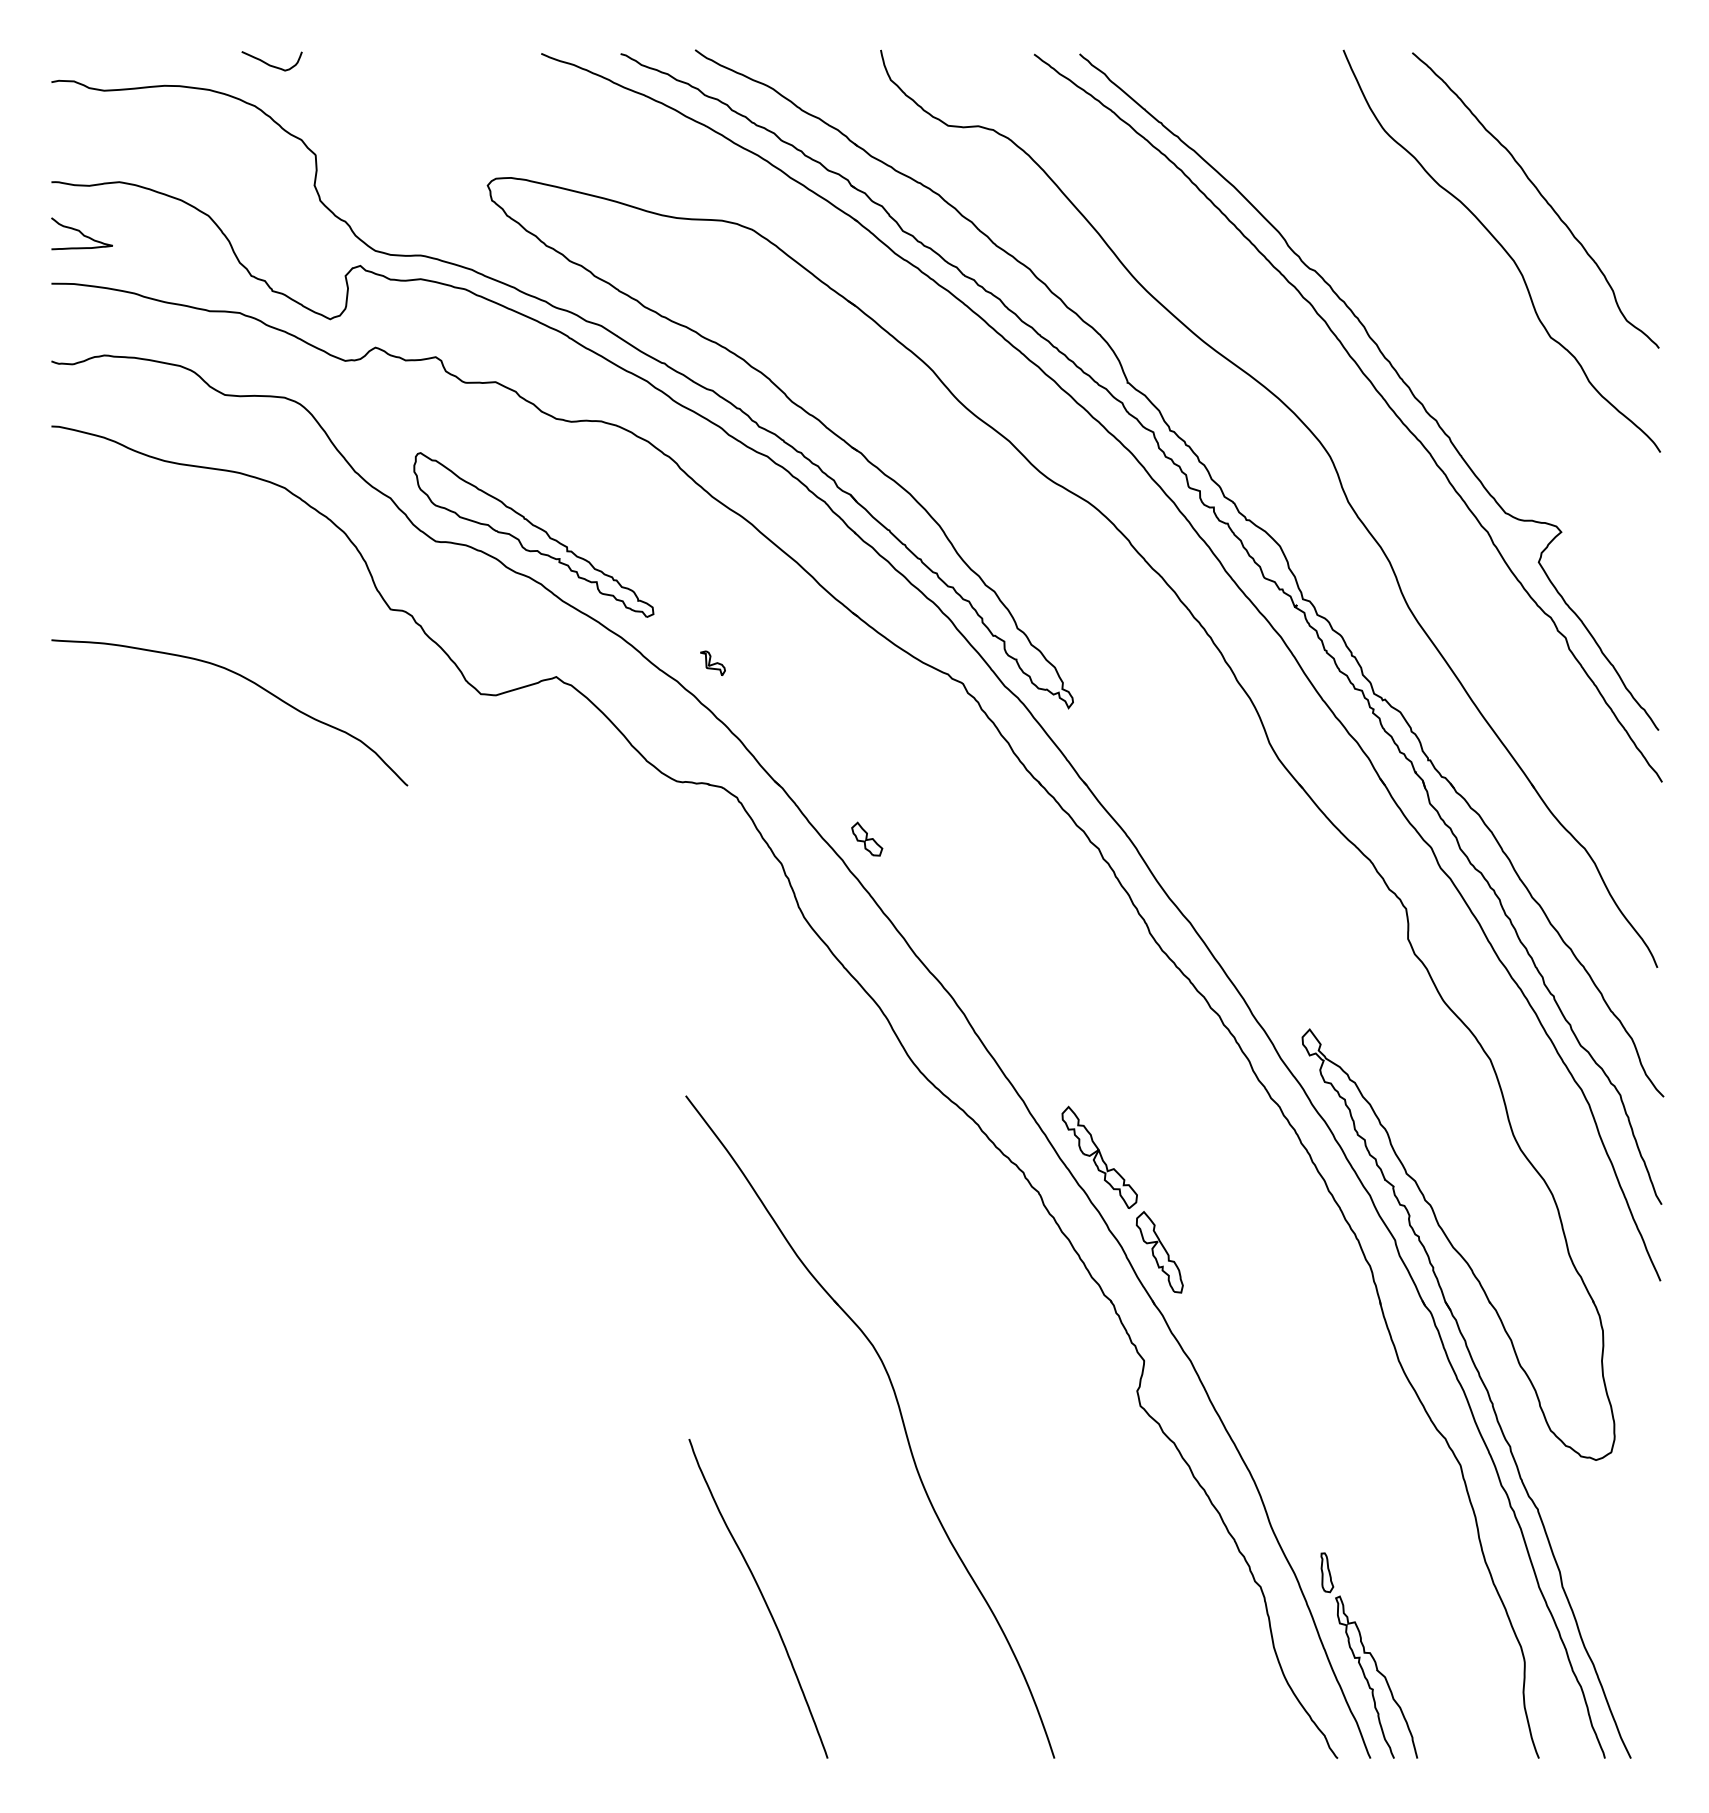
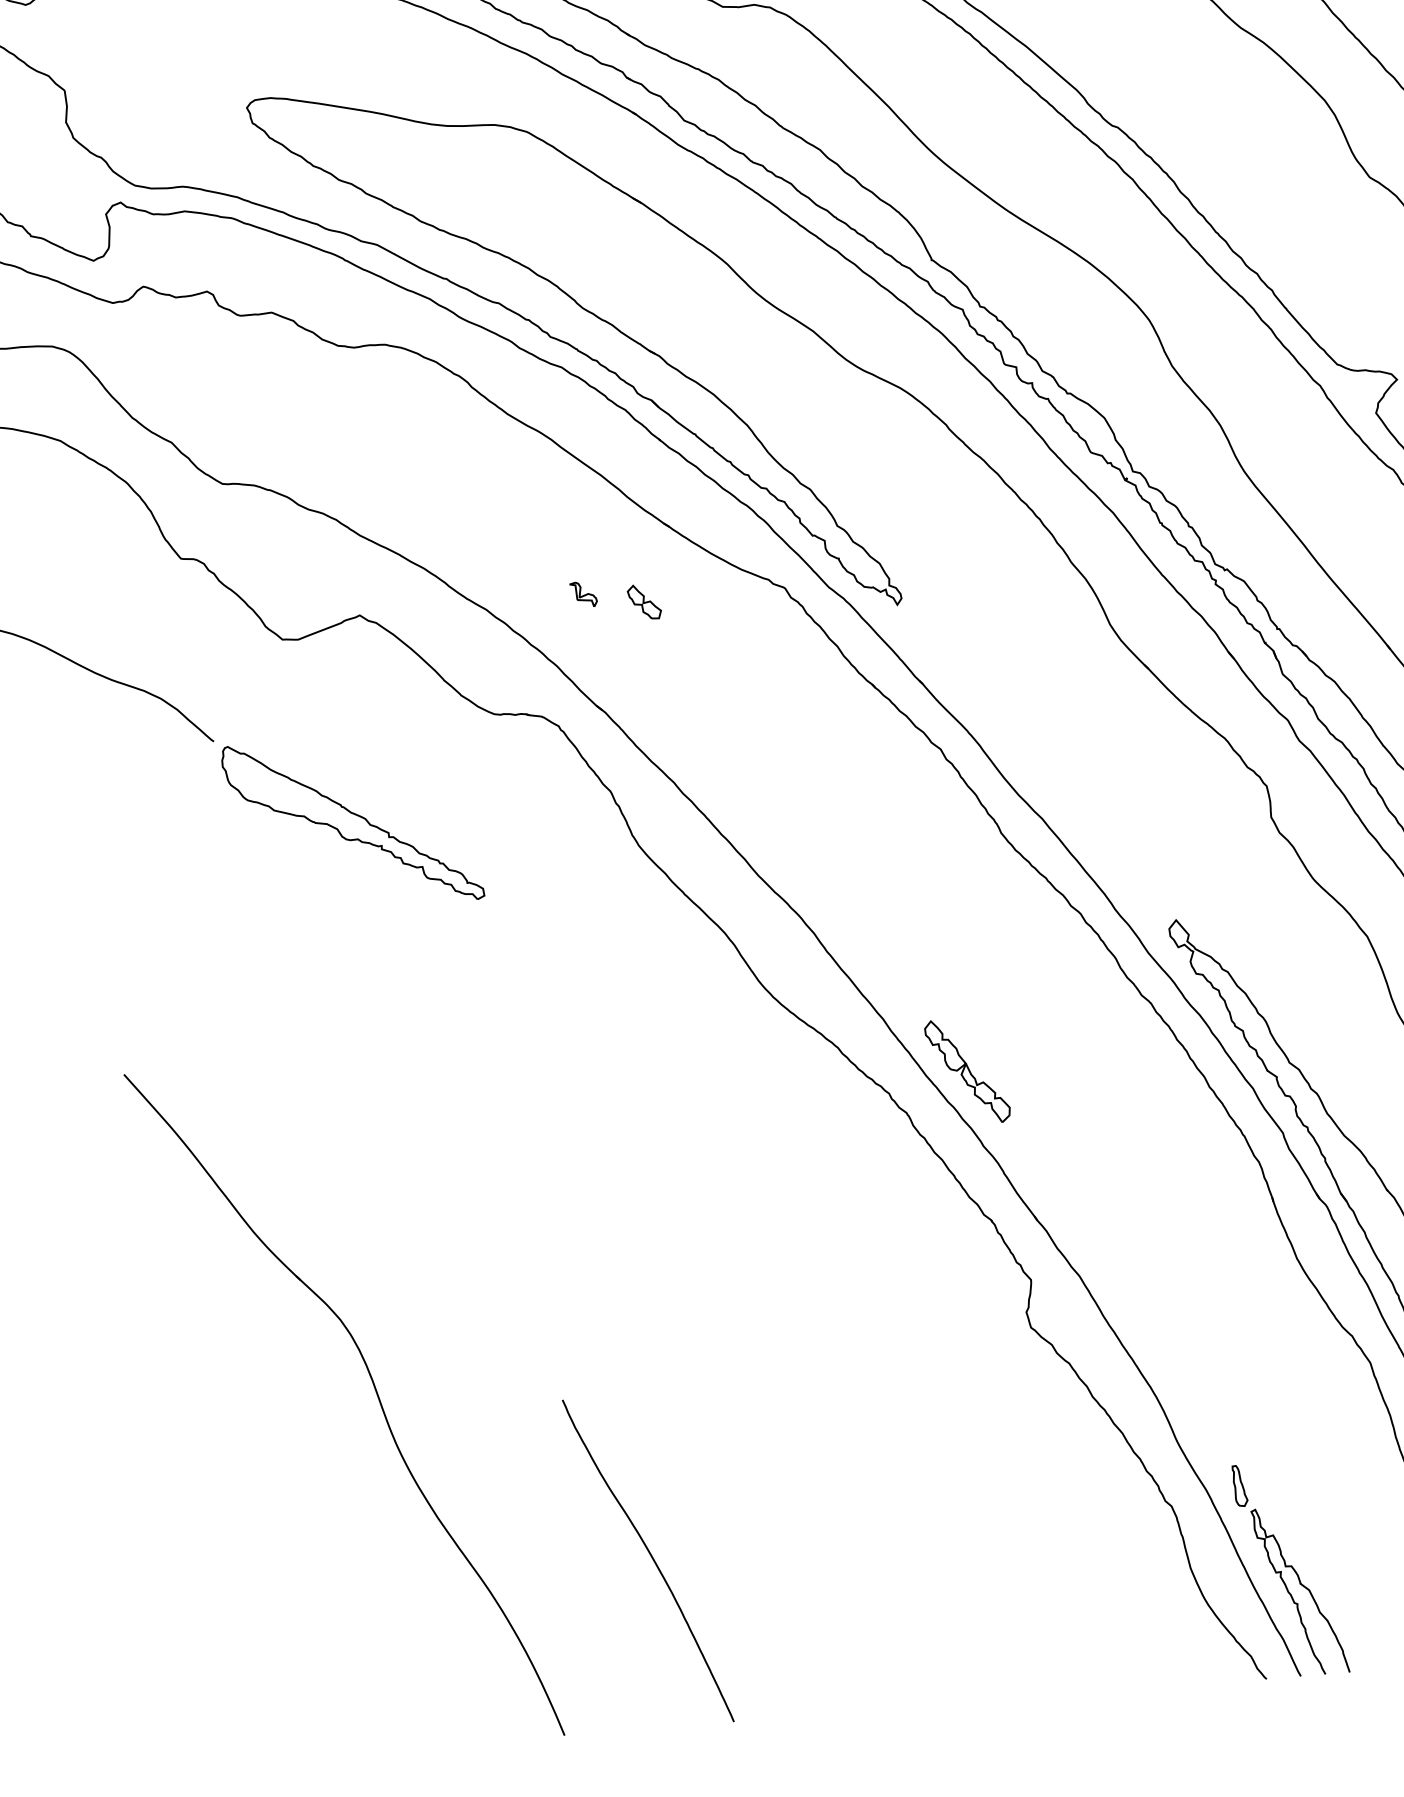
part: (533, 534) -> (352, 822), moved
part: (712, 662) -> (583, 593), moved
part: (867, 838) -> (644, 601), moved
part: (1159, 1252) -> (1038, 1165), removed
part: (901, 1420) -> (376, 1395), moved

